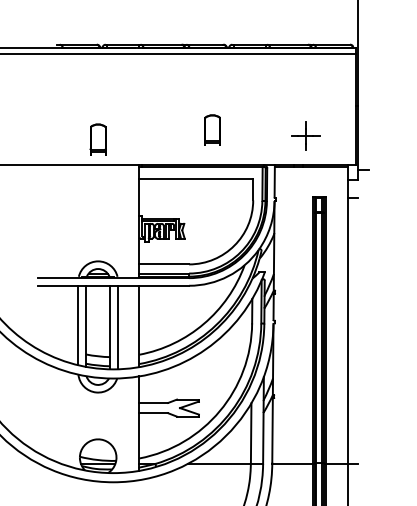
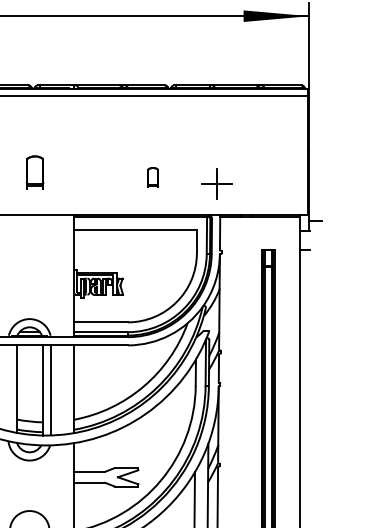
part: (212, 129) -> (152, 176), size x0.6
part: (305, 135) -> (216, 183), moved
part: (97, 139) -> (34, 172), moved
line: (78, 325) -> (8, 388), removed

